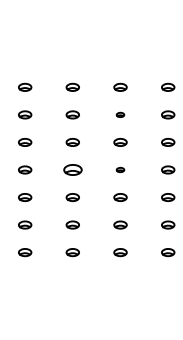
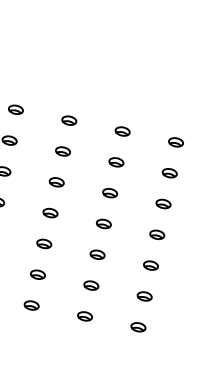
part: (120, 114) -> (116, 161), size x1.67
part: (72, 169) -> (50, 212), size x0.71
part: (120, 169) -> (103, 223), size x1.67

